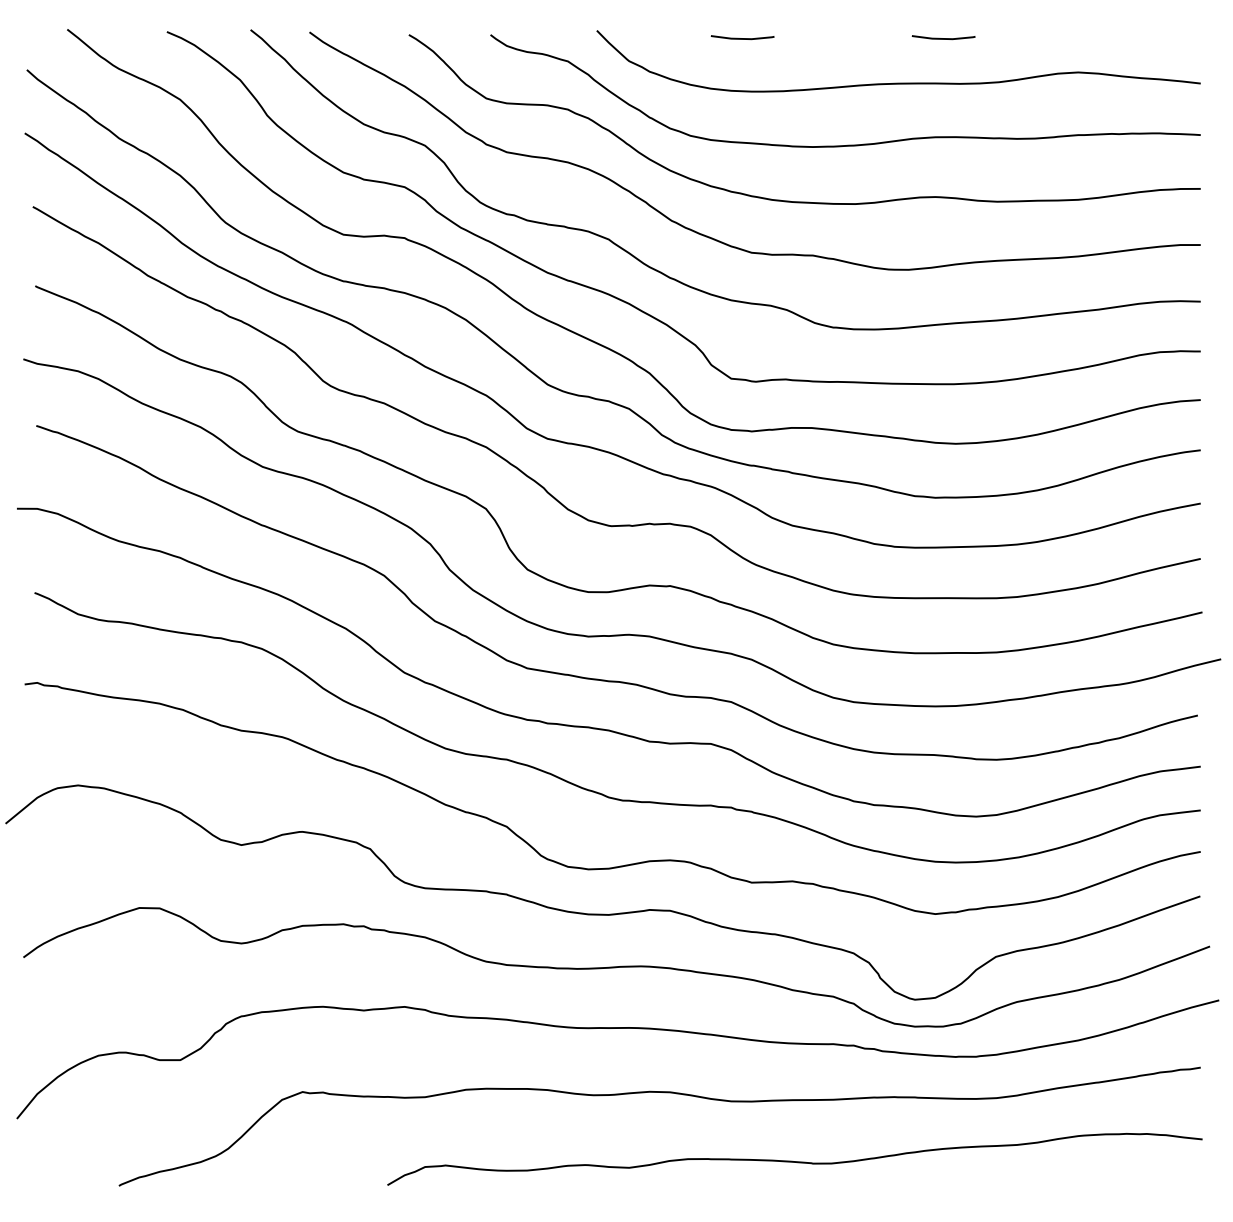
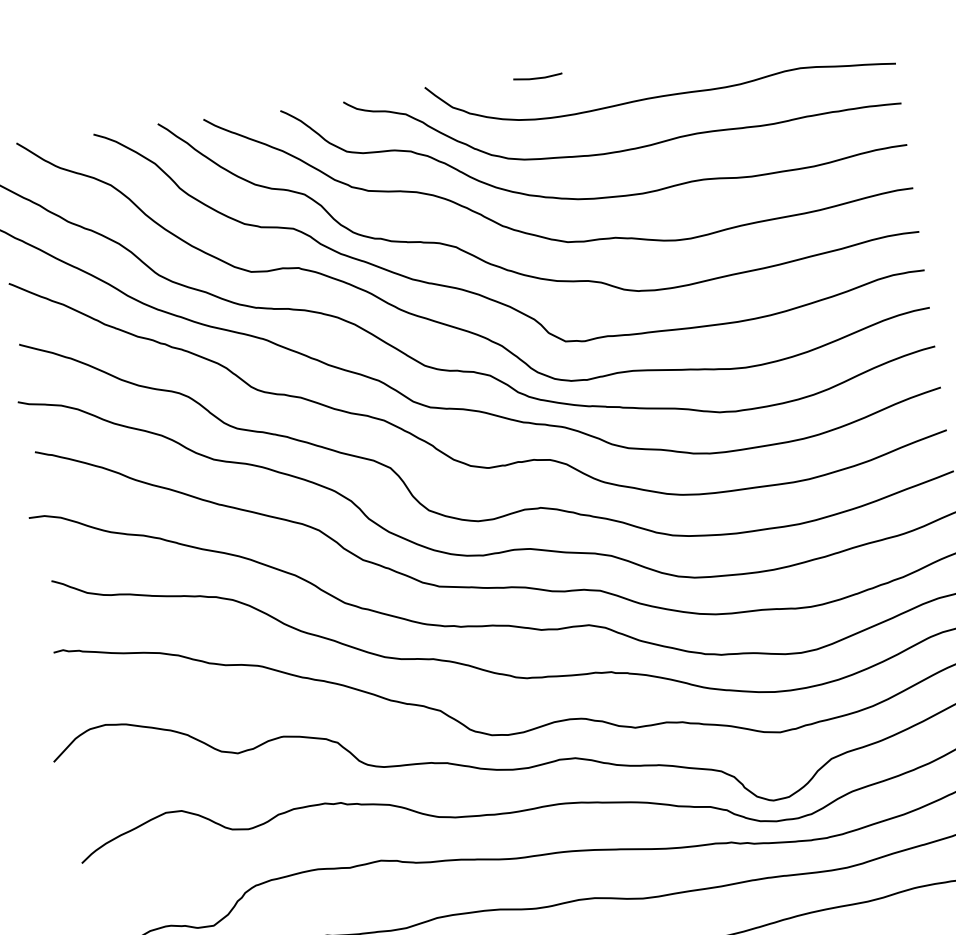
line: (943, 38) -> (692, 56), removed

